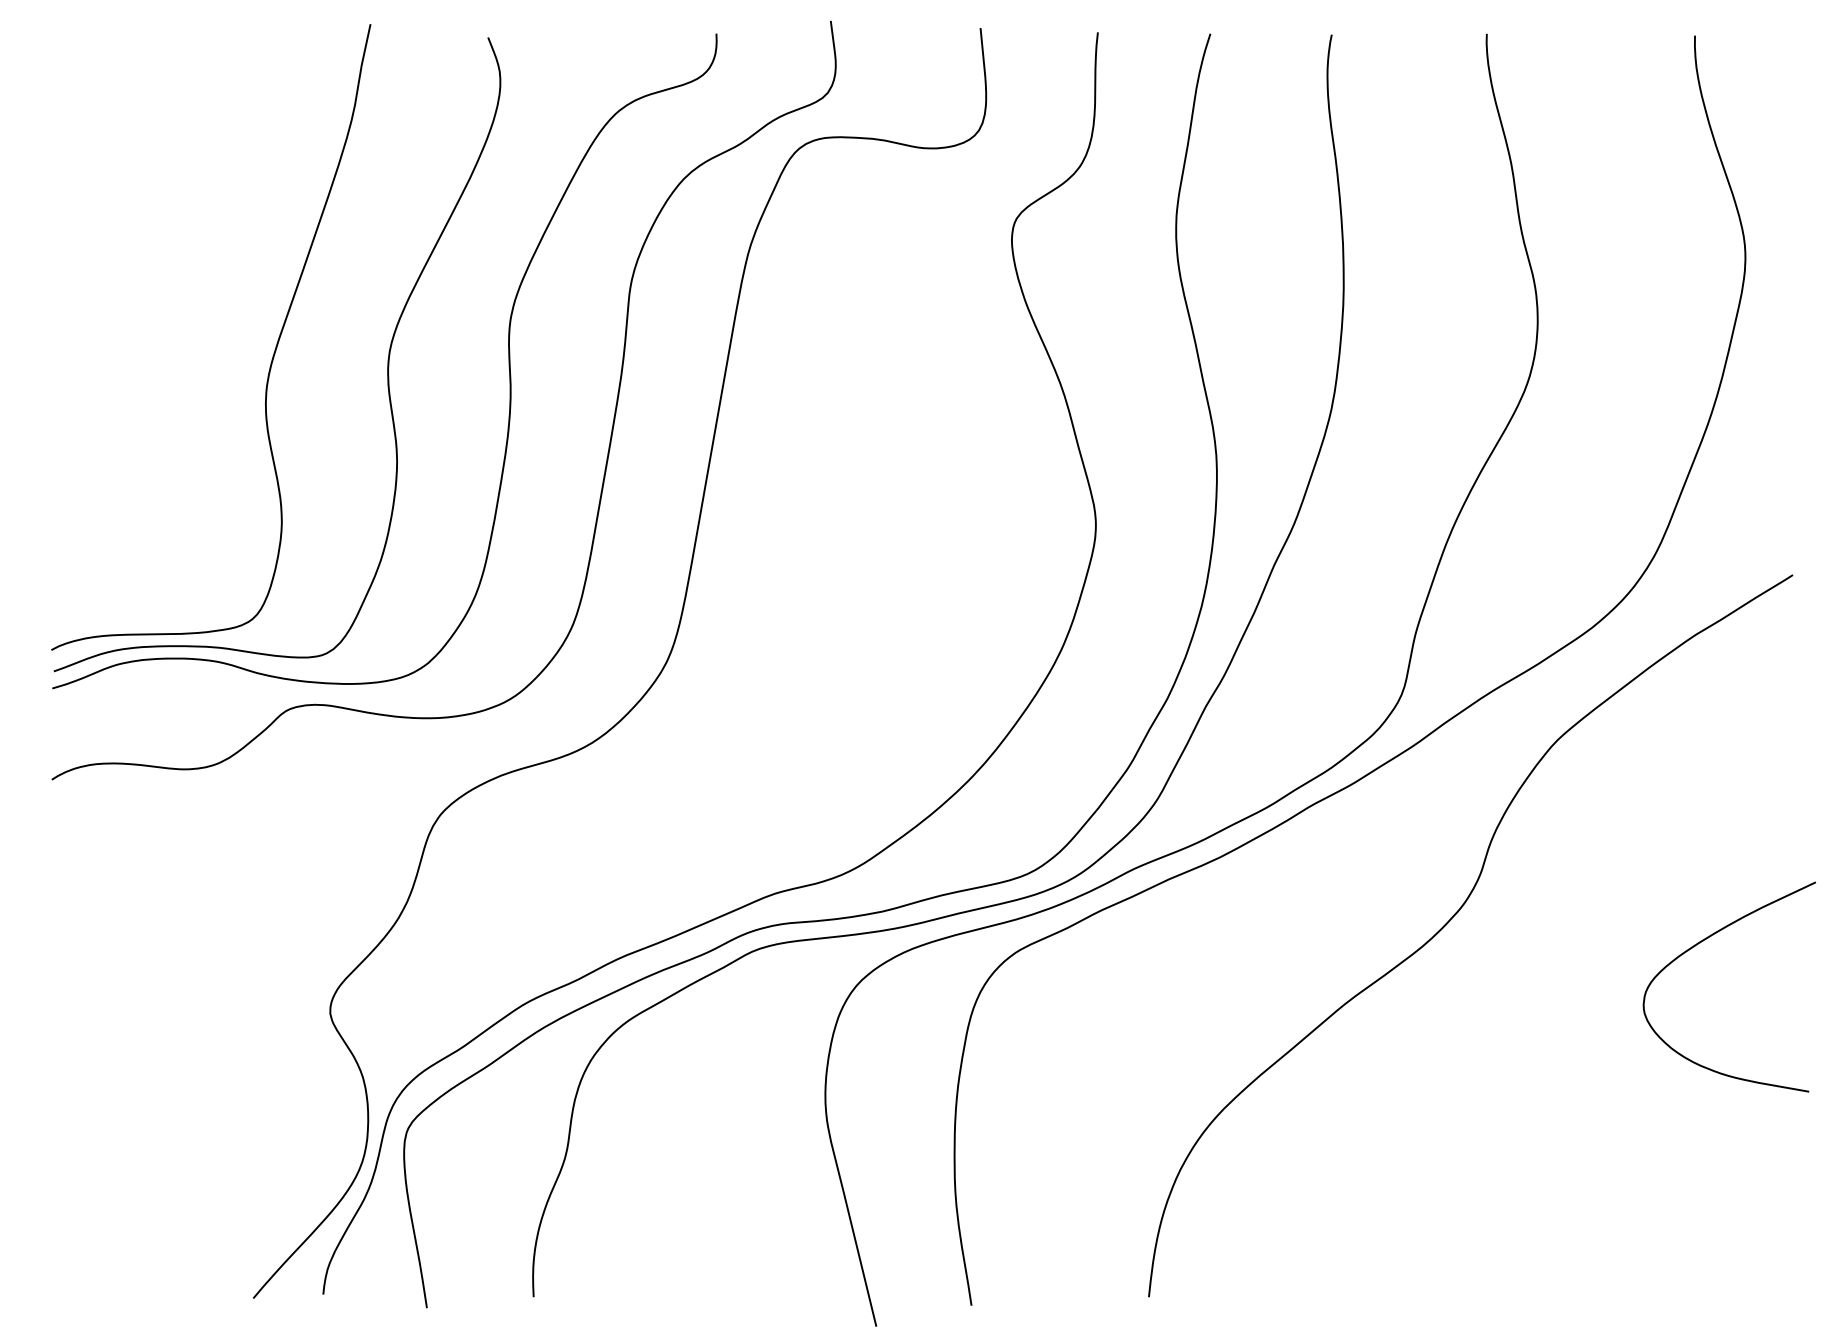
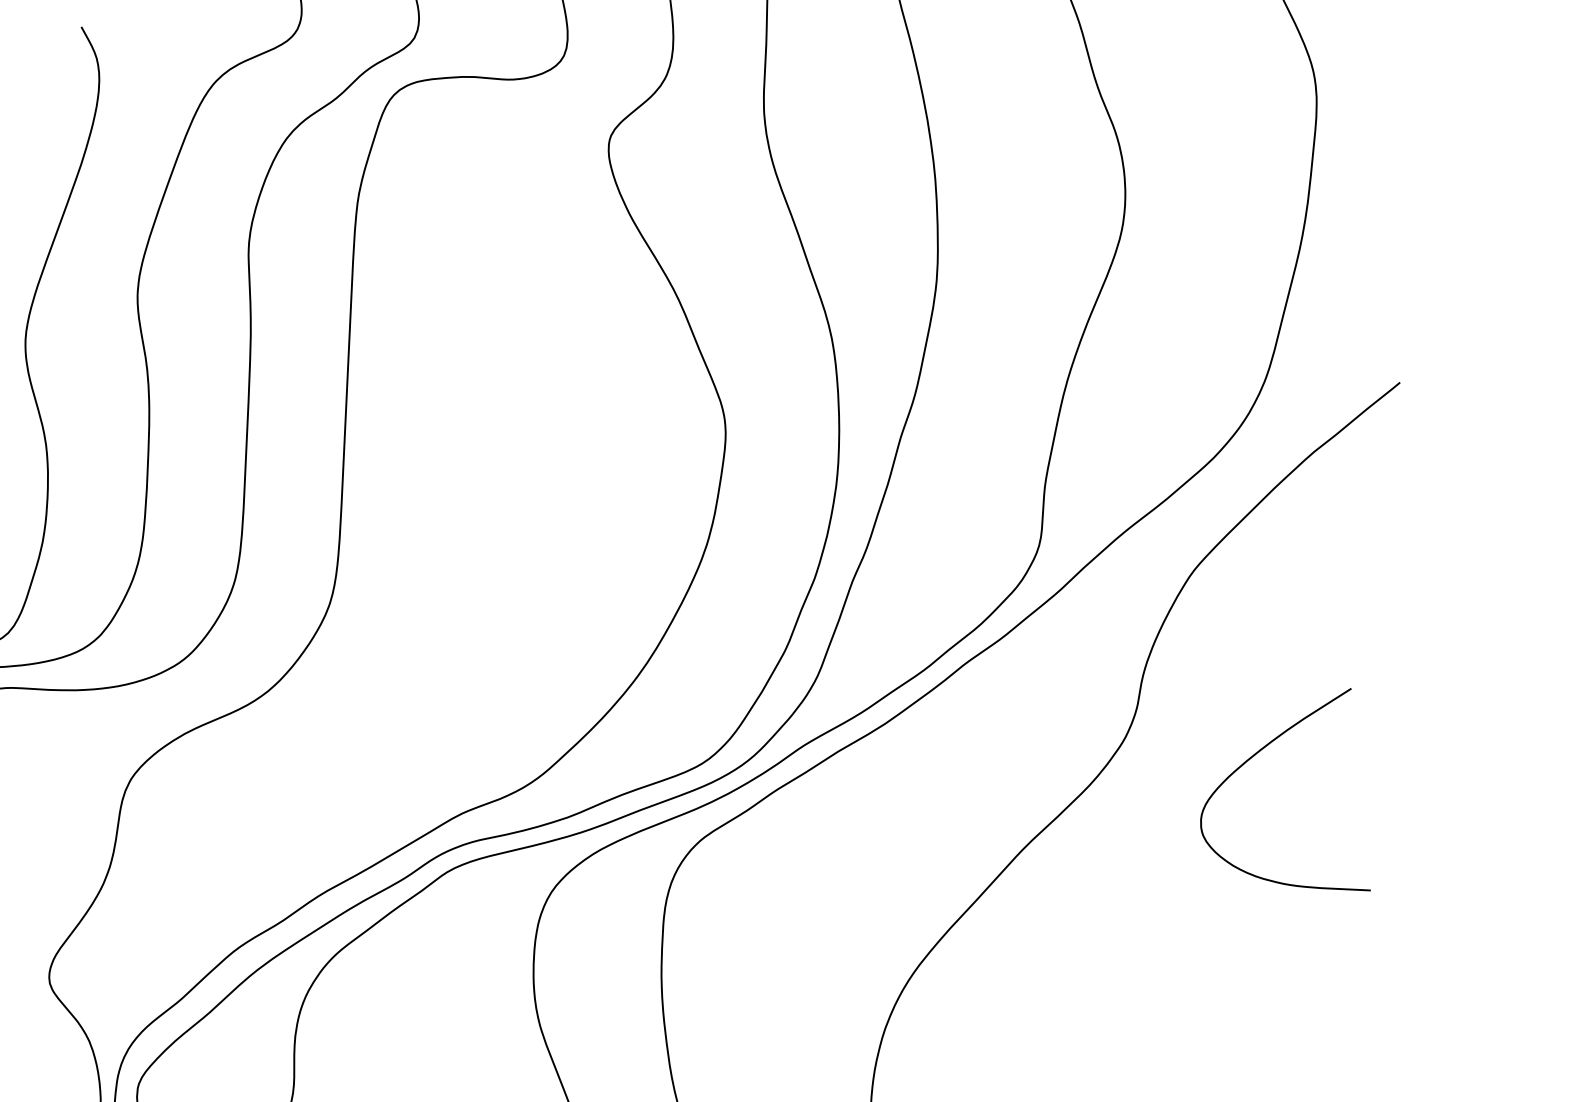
curve: (1700, 943) -> (1248, 761), moved

